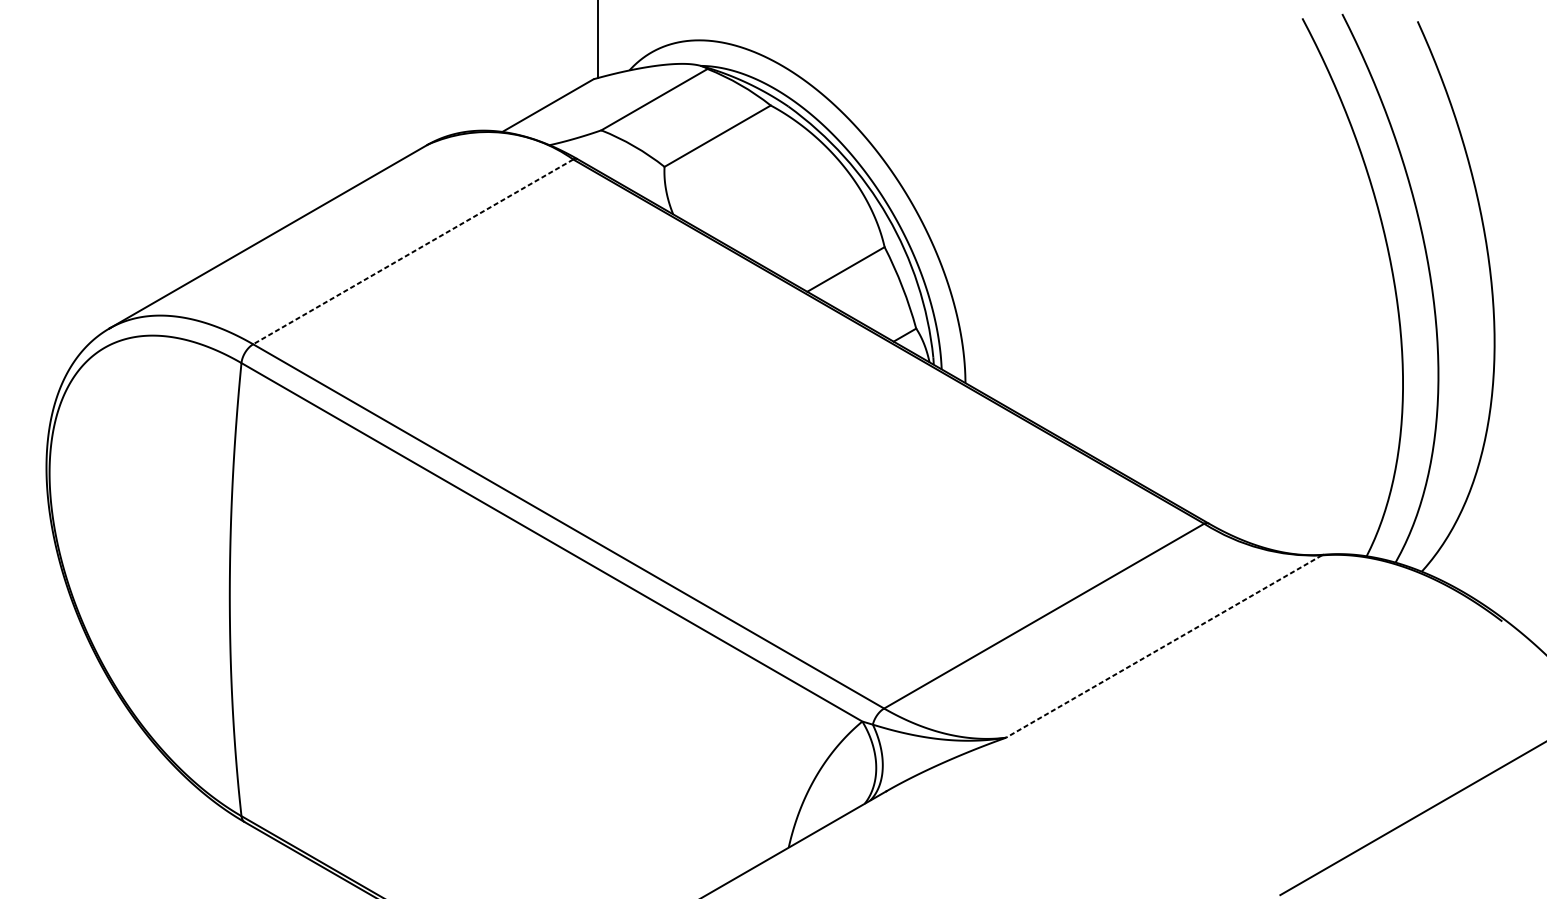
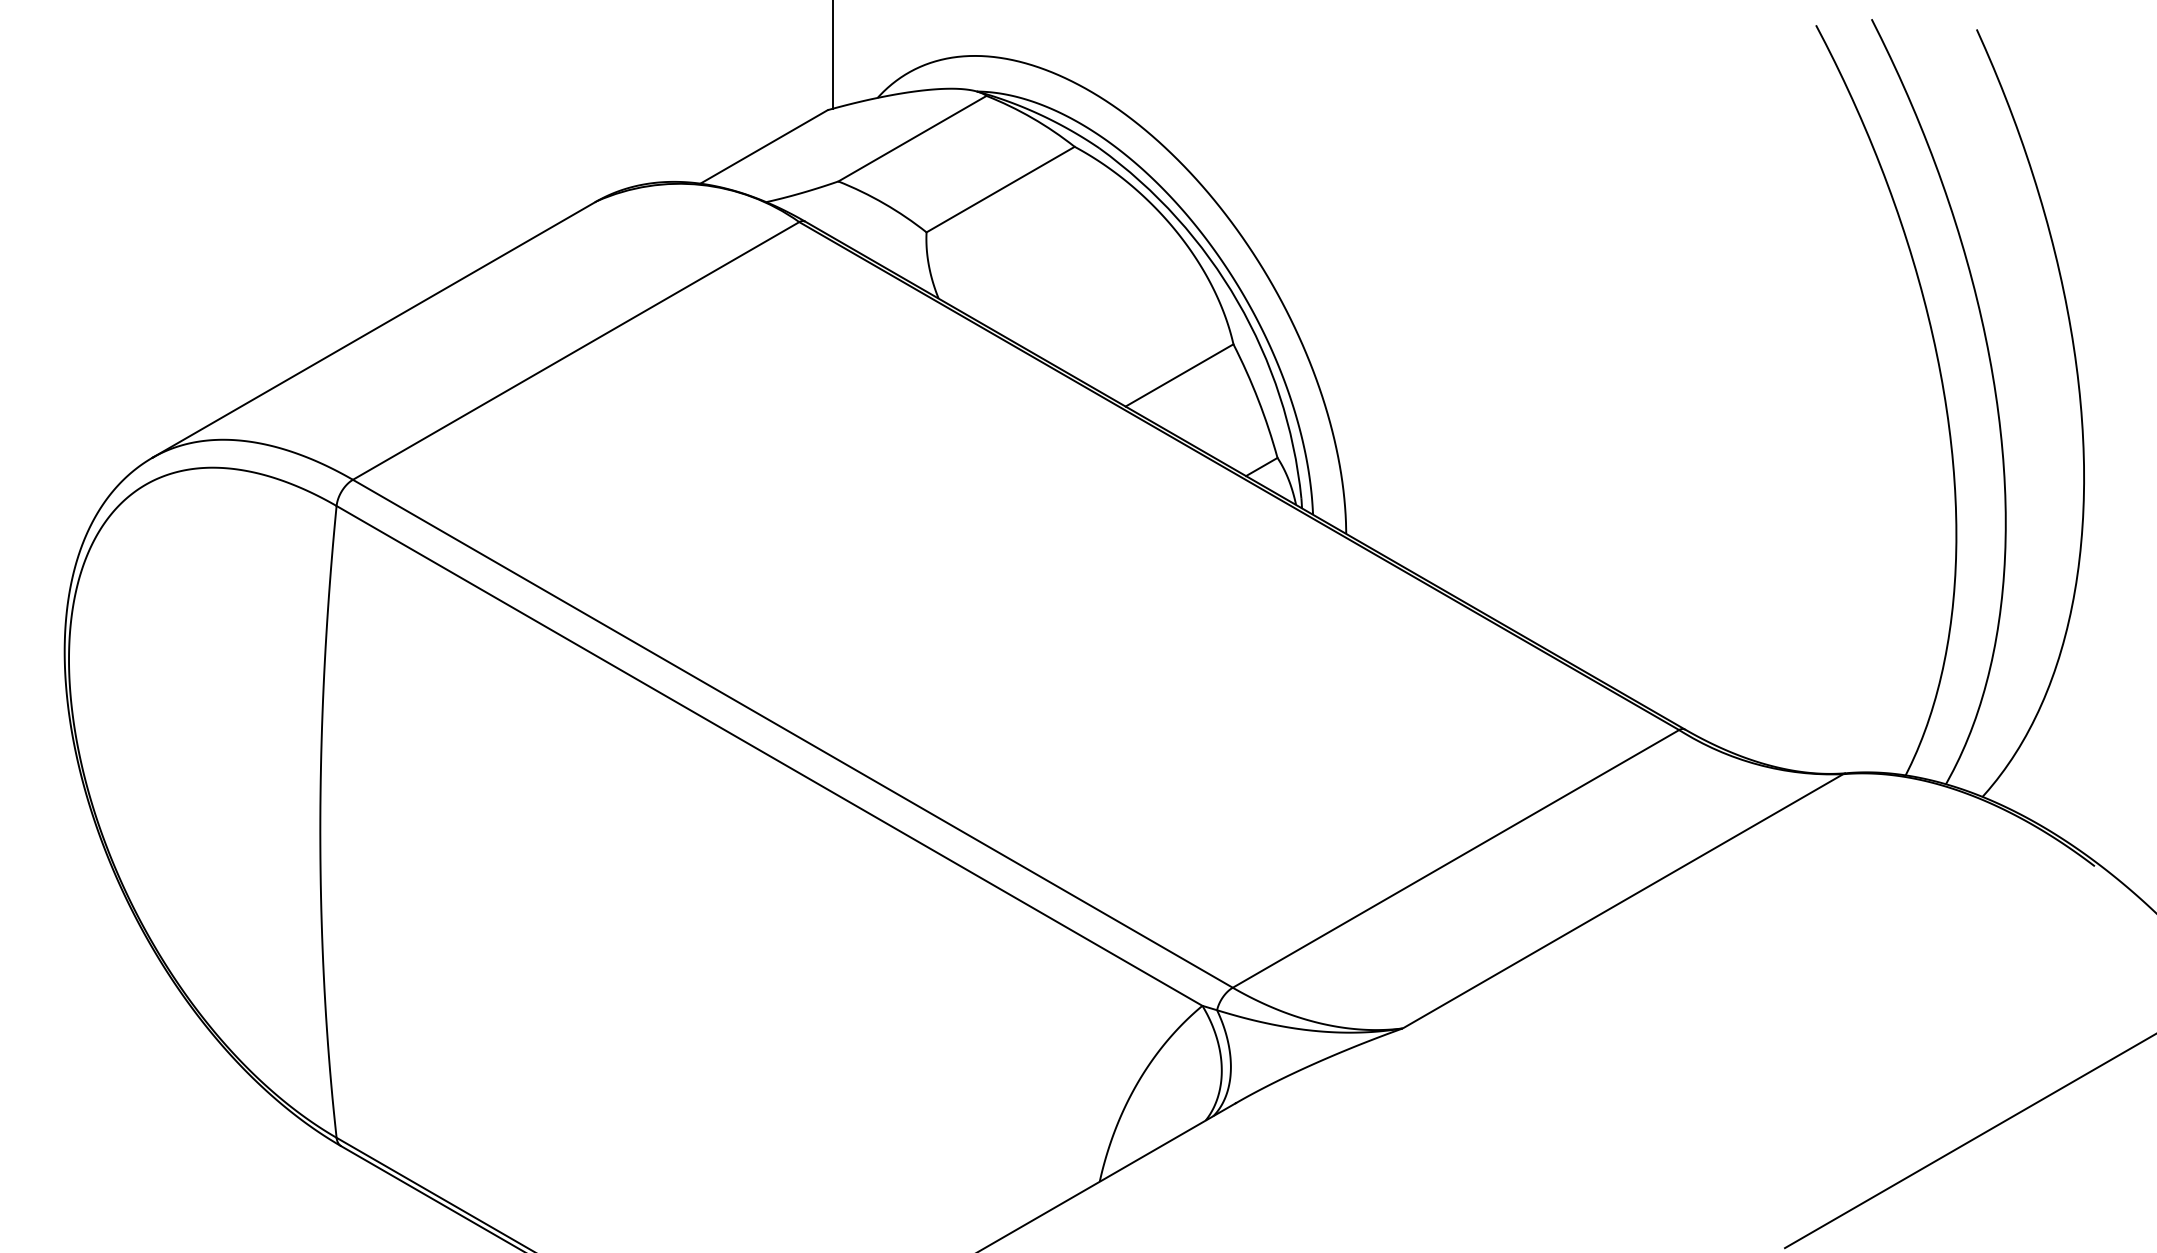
line: (413, 251) -> (576, 350), dashed -> solid
line: (1162, 647) -> (1621, 902), dashed -> solid

